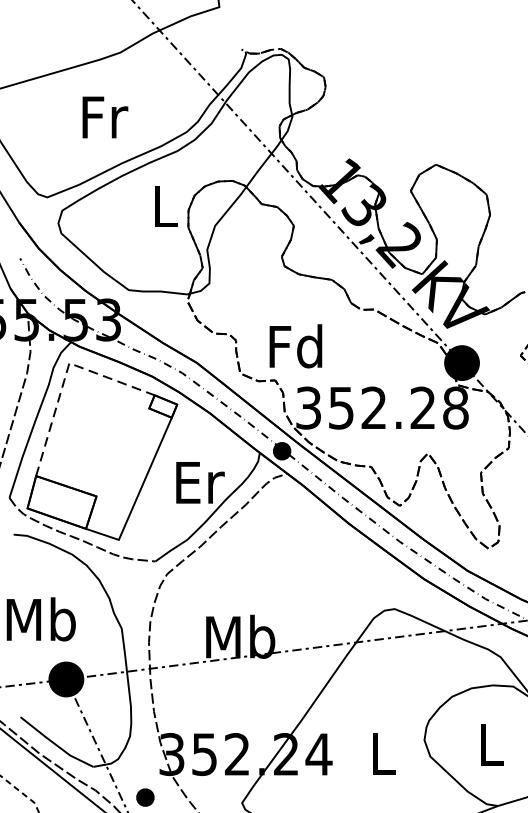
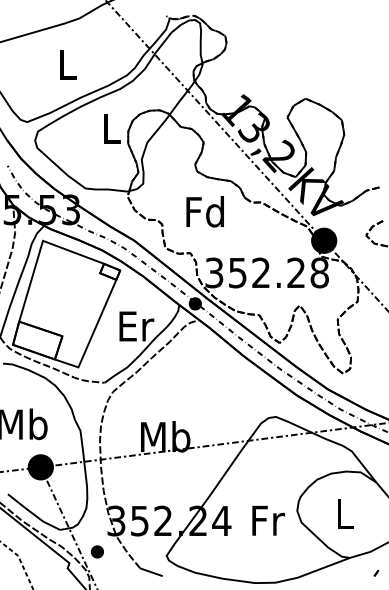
text: (105, 116) -> (68, 64), Fr -> L
text: (294, 345) -> (204, 211), moved
line: (65, 375) -> (40, 249), dashed -> solid
text: (384, 753) -> (268, 520), L -> Fr

